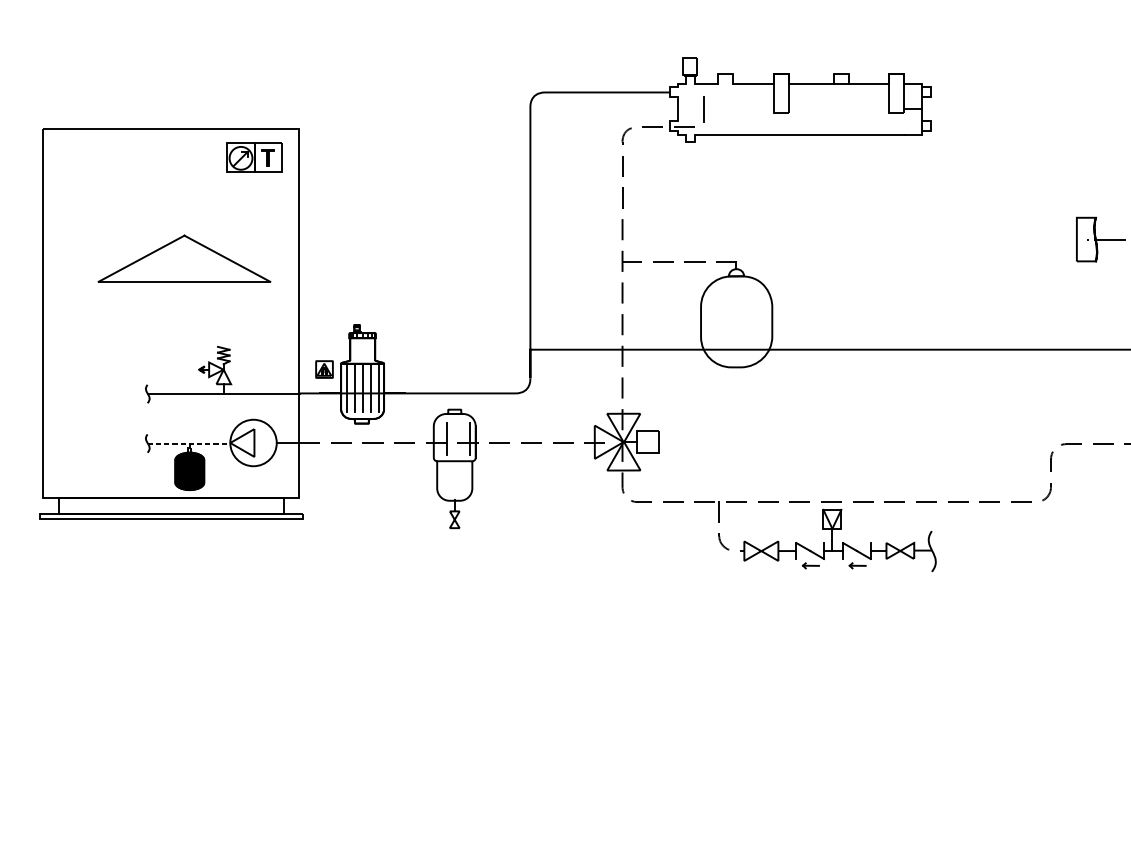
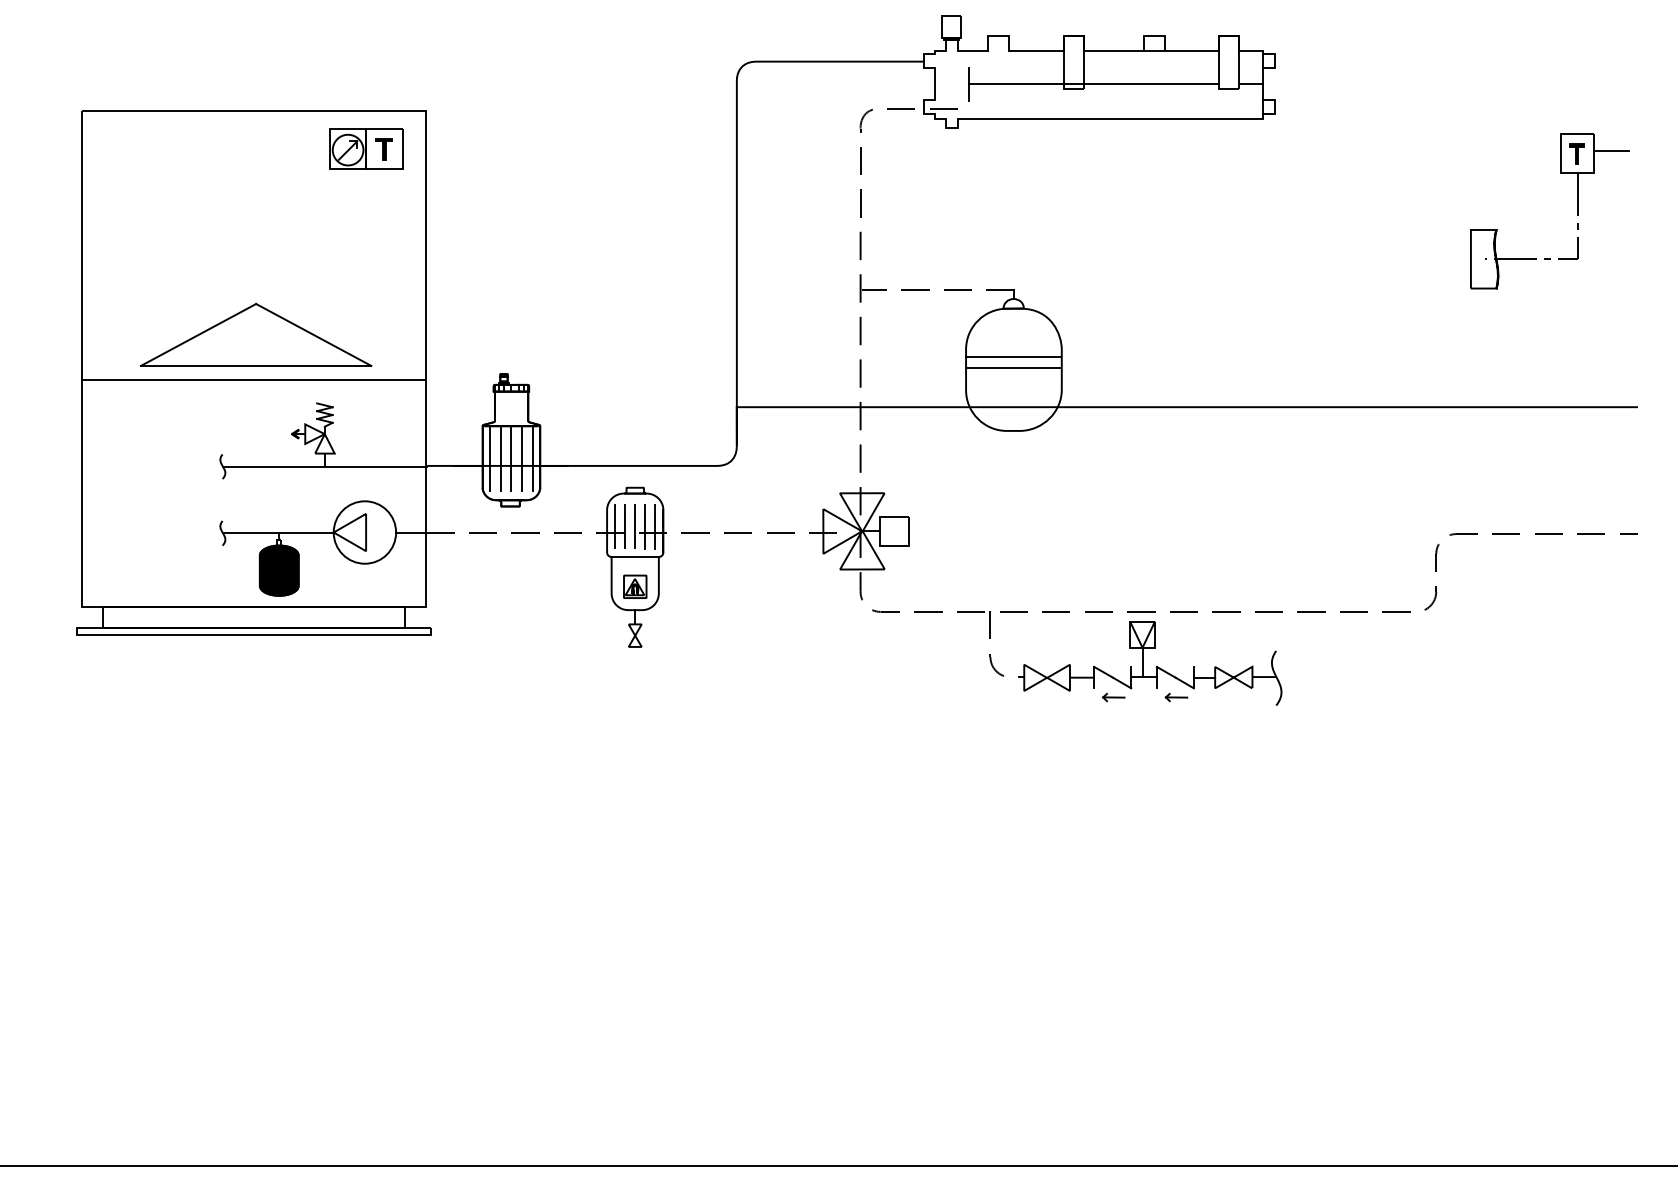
line: (795, 109) -> (1093, 84), added
part: (184, 258) -> (255, 334), moved
line: (736, 311) -> (1013, 356), added
line: (736, 320) -> (1013, 367), added
line: (171, 329) -> (254, 380), added
part: (324, 369) -> (635, 586), moved
line: (440, 438) -> (615, 526), added
line: (454, 438) -> (635, 526), added
line: (462, 438) -> (645, 526), added
line: (189, 443) -> (278, 533), dashed -> solid

